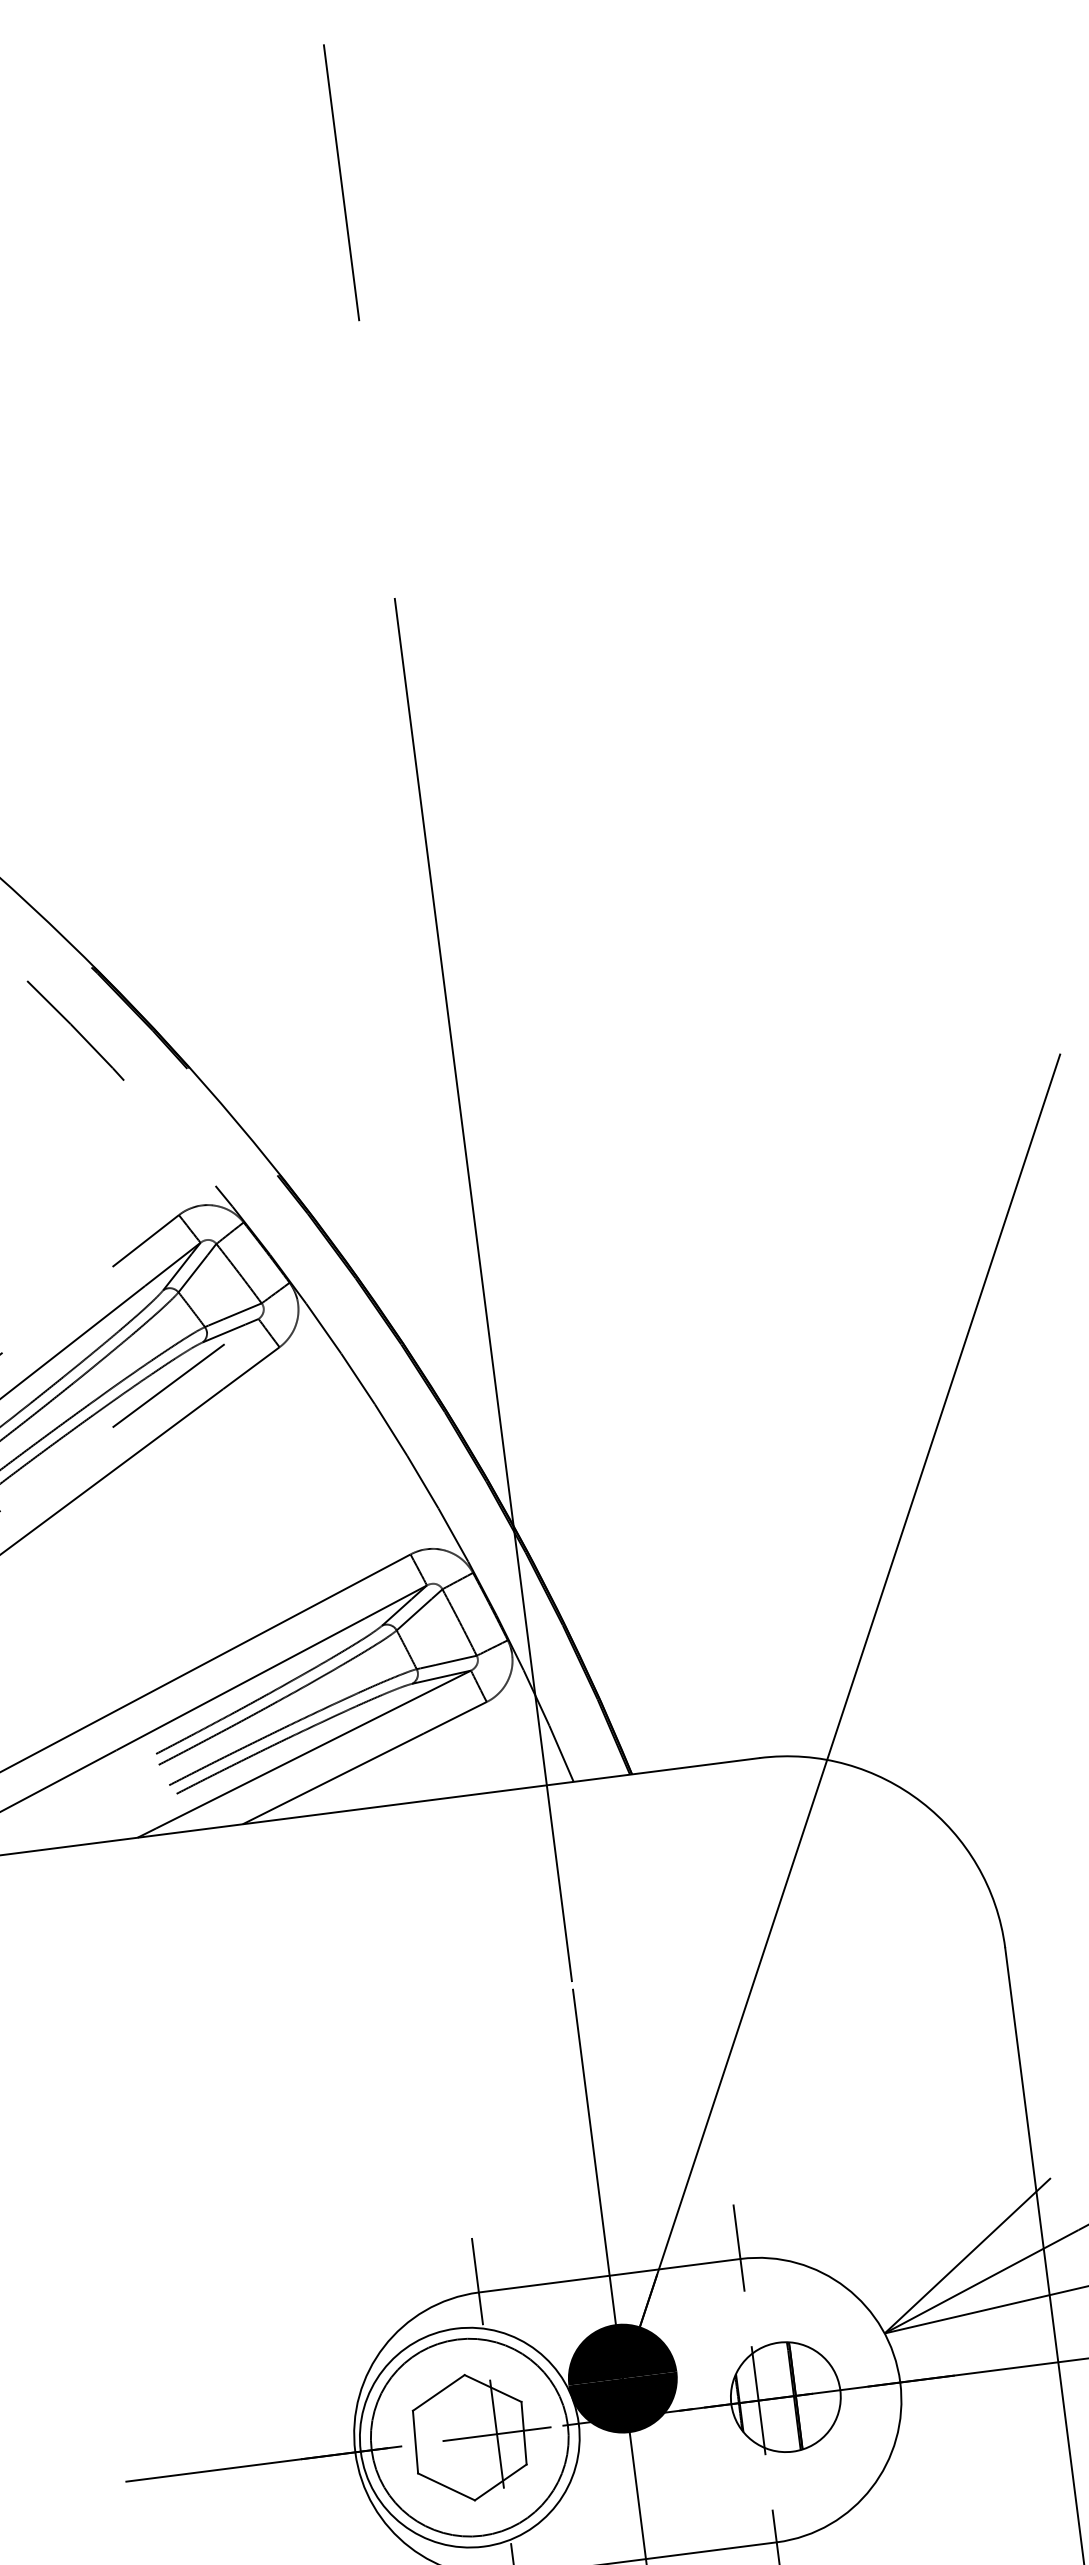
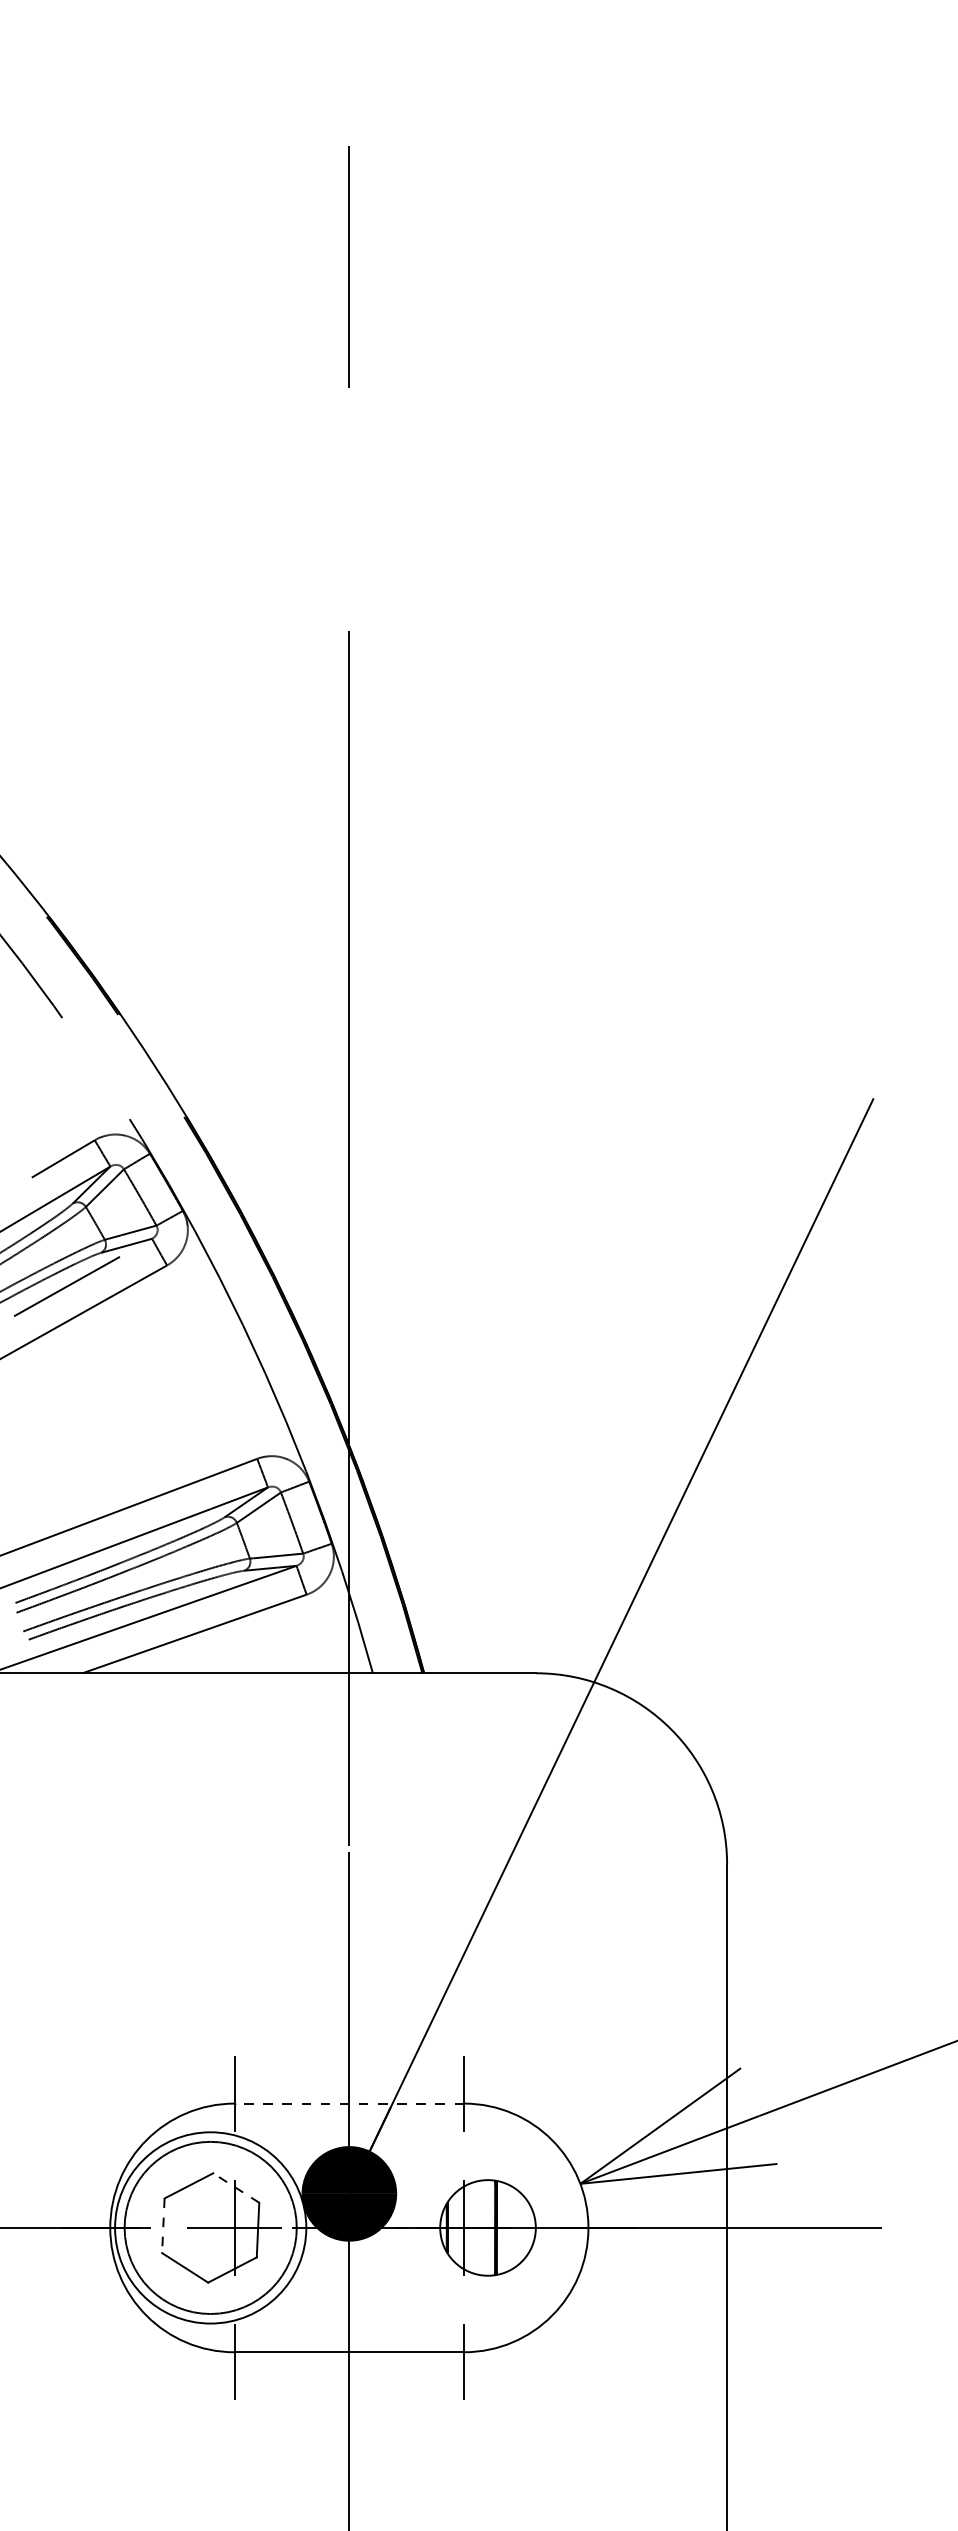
line: (609, 2275) -> (349, 2103), solid -> dashed
line: (492, 2387) -> (235, 2187), solid -> dashed
line: (415, 2442) -> (163, 2226), solid -> dashed

